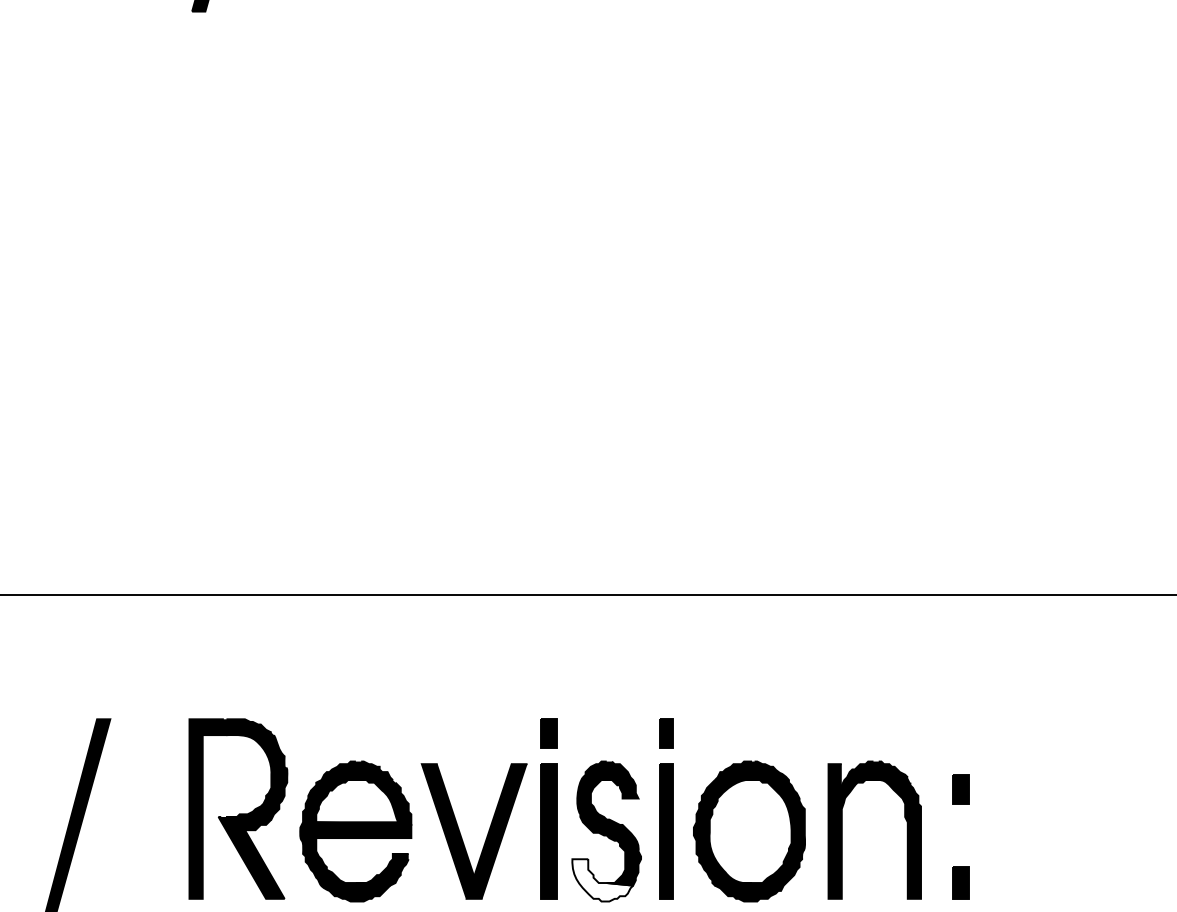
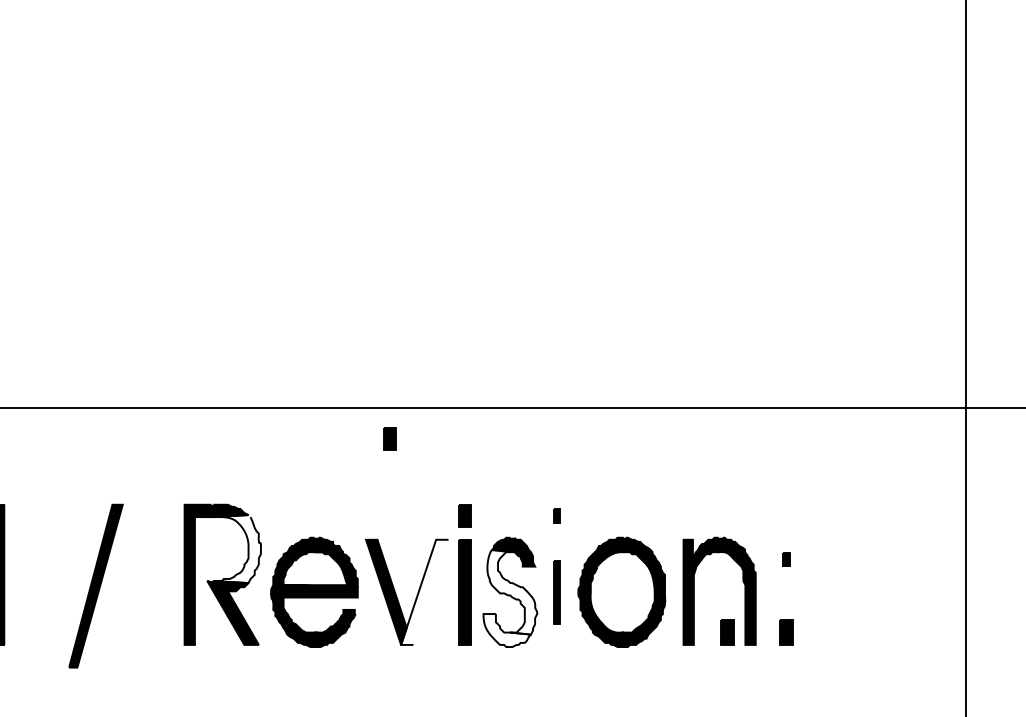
part: (451, 634) -> (389, 438), added
part: (665, 733) -> (556, 515), size x0.6
fill: (257, 776) -> (237, 549), removed
part: (960, 789) -> (786, 559), size x0.6
fill: (496, 830) -> (424, 591), removed
fill: (609, 831) -> (512, 592), removed
part: (665, 831) -> (556, 592), size x0.6
part: (884, 882) -> (727, 632), added

